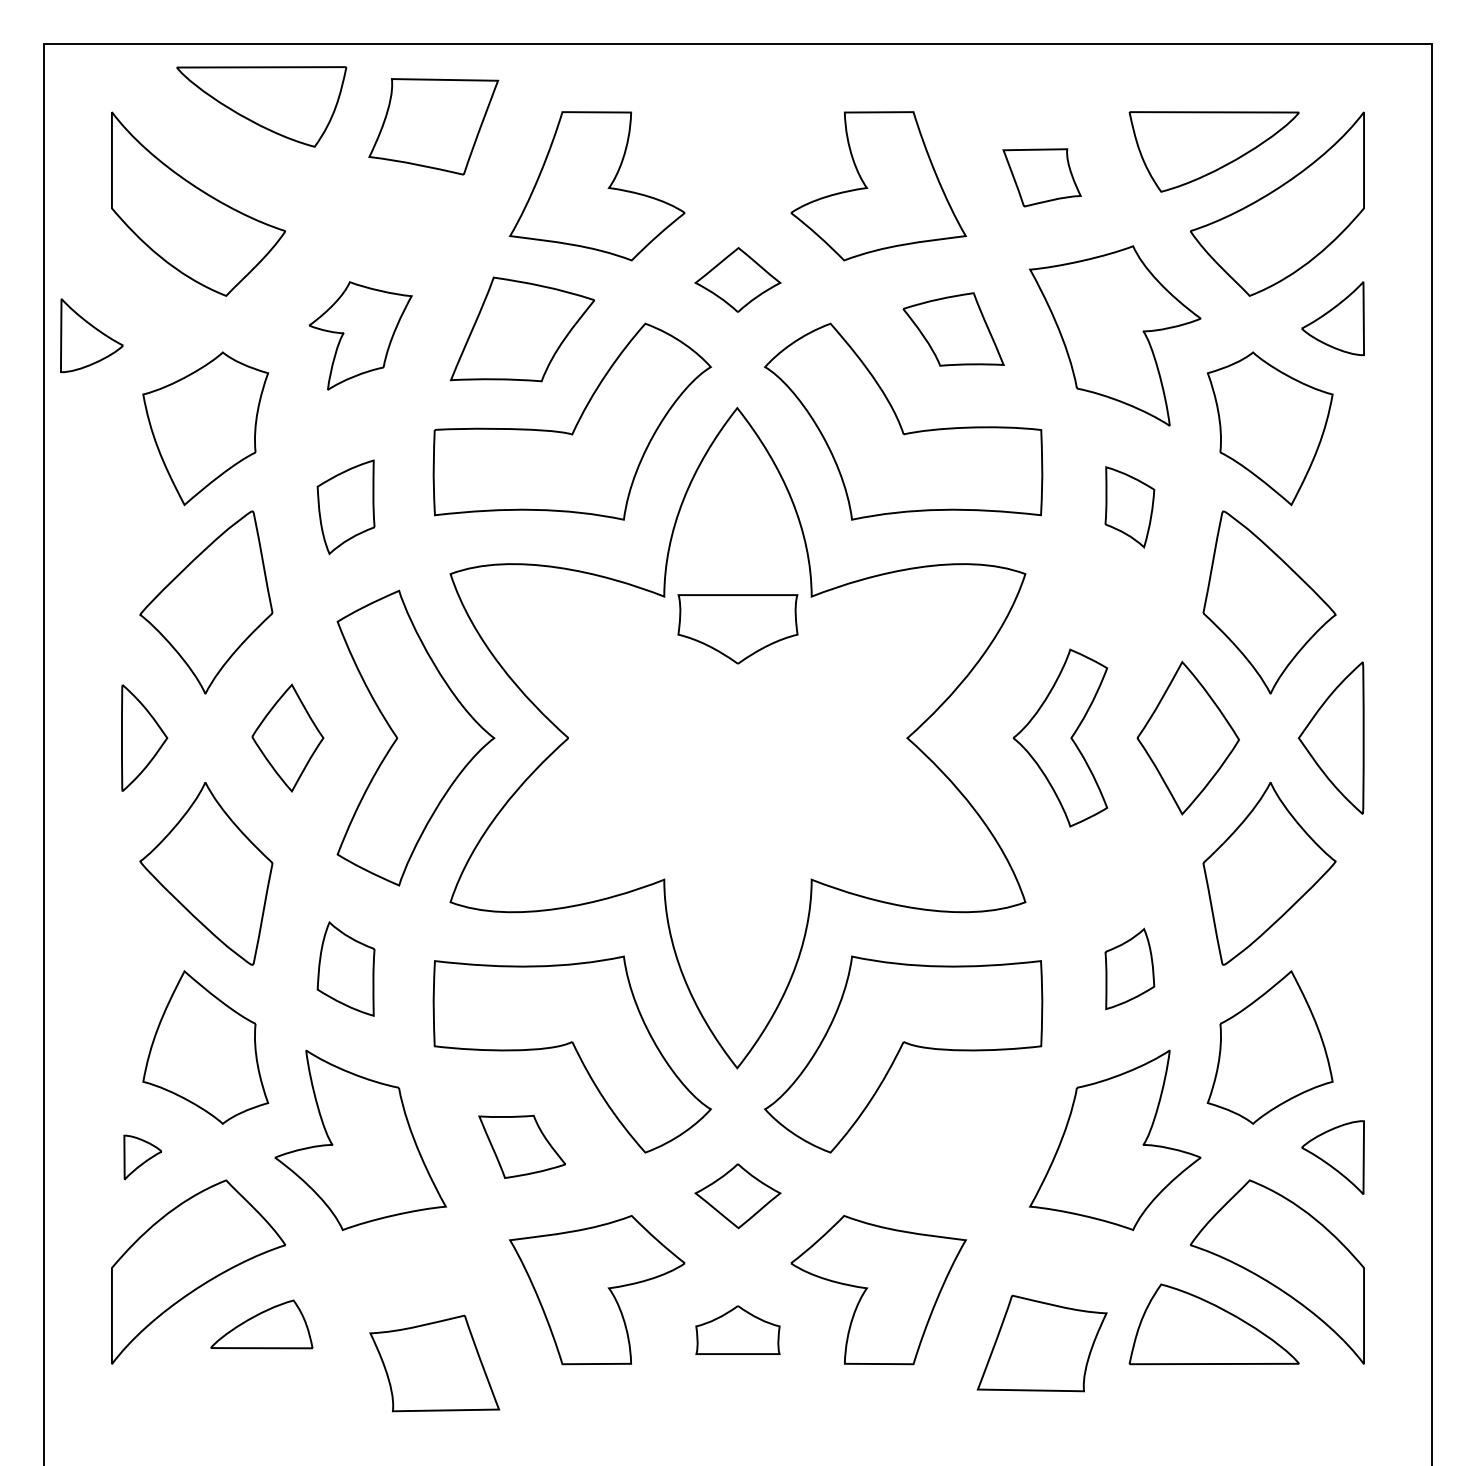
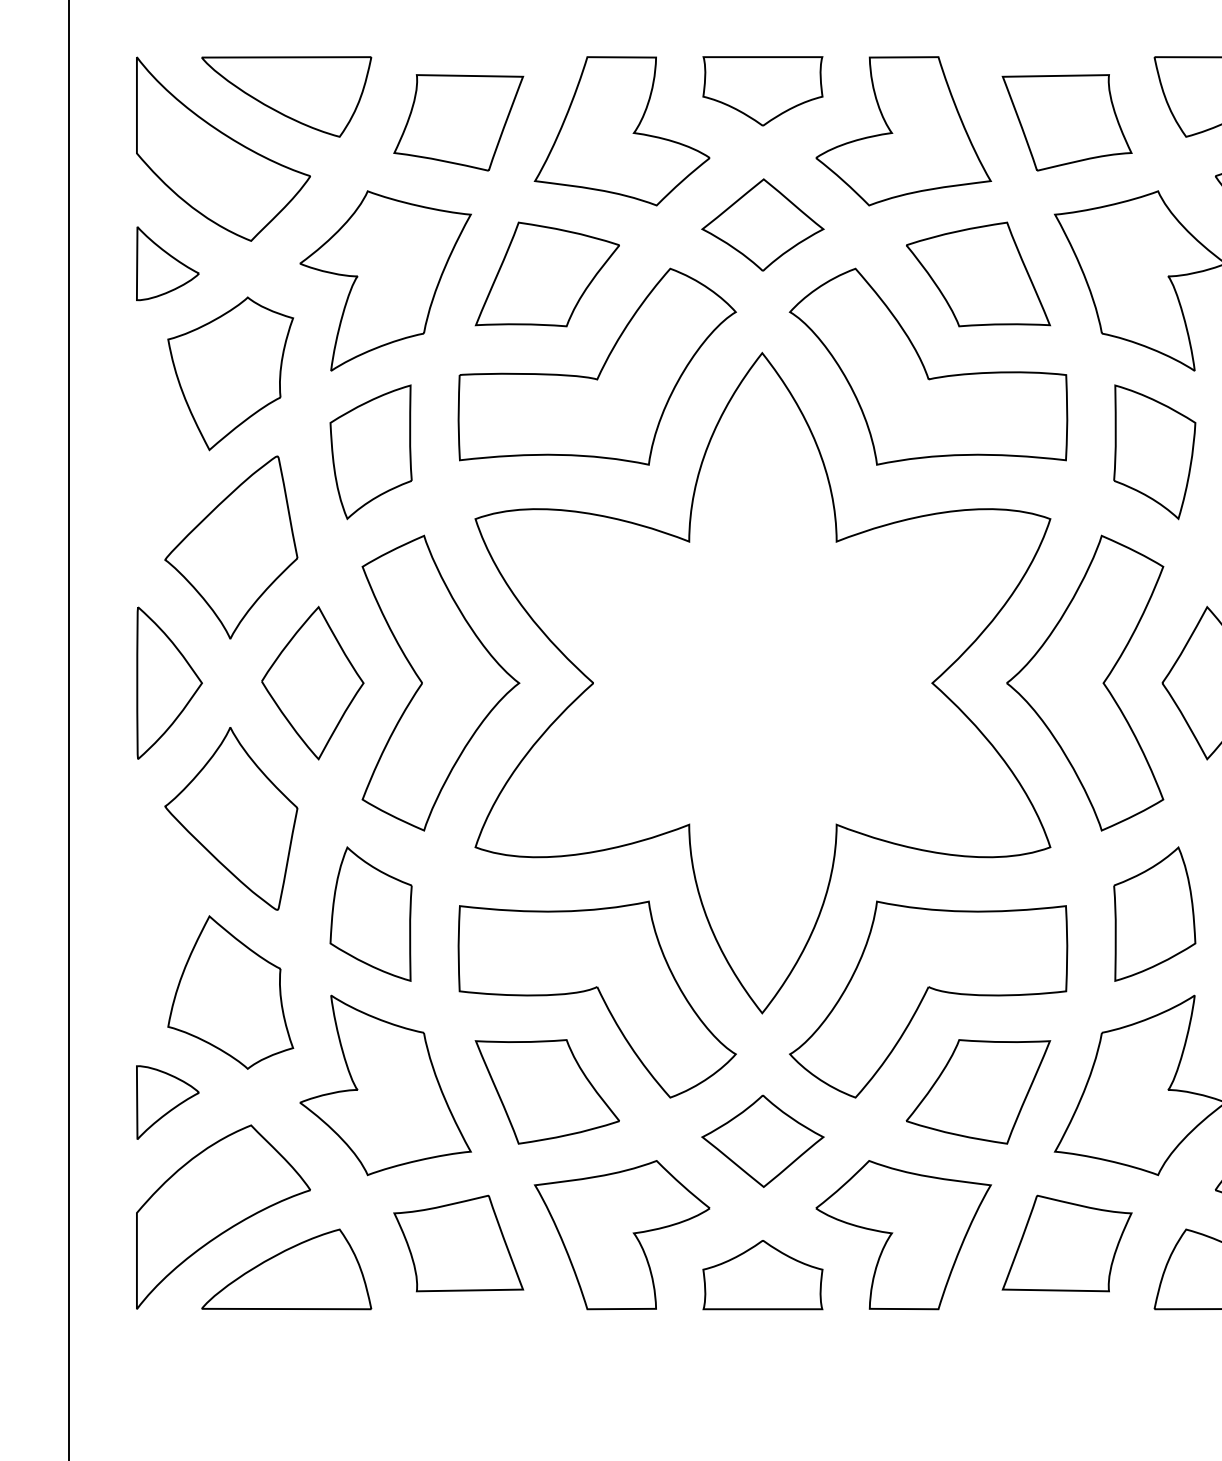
part: (261, 106) -> (286, 96), moved
part: (433, 126) -> (458, 122), moved
part: (1041, 177) -> (1066, 122), size x1.67
part: (737, 279) -> (762, 224), size x1.43
part: (953, 329) -> (978, 274), size x1.43
part: (91, 335) -> (167, 263), moved
part: (360, 335) -> (385, 280), size x1.67
part: (345, 507) -> (370, 452), size x1.43
part: (1129, 507) -> (1154, 452), size x1.67
part: (737, 629) -> (762, 91), moved
part: (144, 737) -> (169, 682), size x1.43
part: (287, 737) -> (312, 682), size x1.43
part: (1060, 737) -> (1085, 682), size x1.67
part: (345, 968) -> (370, 913), size x1.43
part: (1129, 968) -> (1154, 913), size x1.67
part: (521, 1146) -> (546, 1091), size x1.67
part: (953, 1146) -> (978, 1091), added
part: (142, 1157) -> (167, 1102), size x1.67
part: (737, 1195) -> (762, 1140), size x1.43
part: (261, 1324) -> (286, 1269), size x1.67
part: (737, 1330) -> (762, 1275), size x1.43
part: (1041, 1343) -> (1066, 1243), moved
part: (434, 1363) -> (458, 1243), moved

